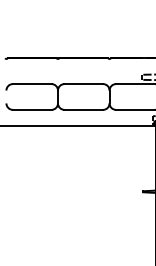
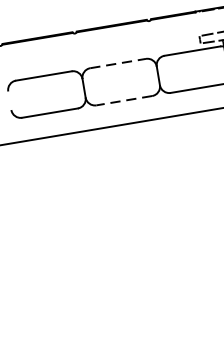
line: (84, 84) -> (119, 63), solid -> dashed
line: (83, 109) -> (123, 100), solid -> dashed

